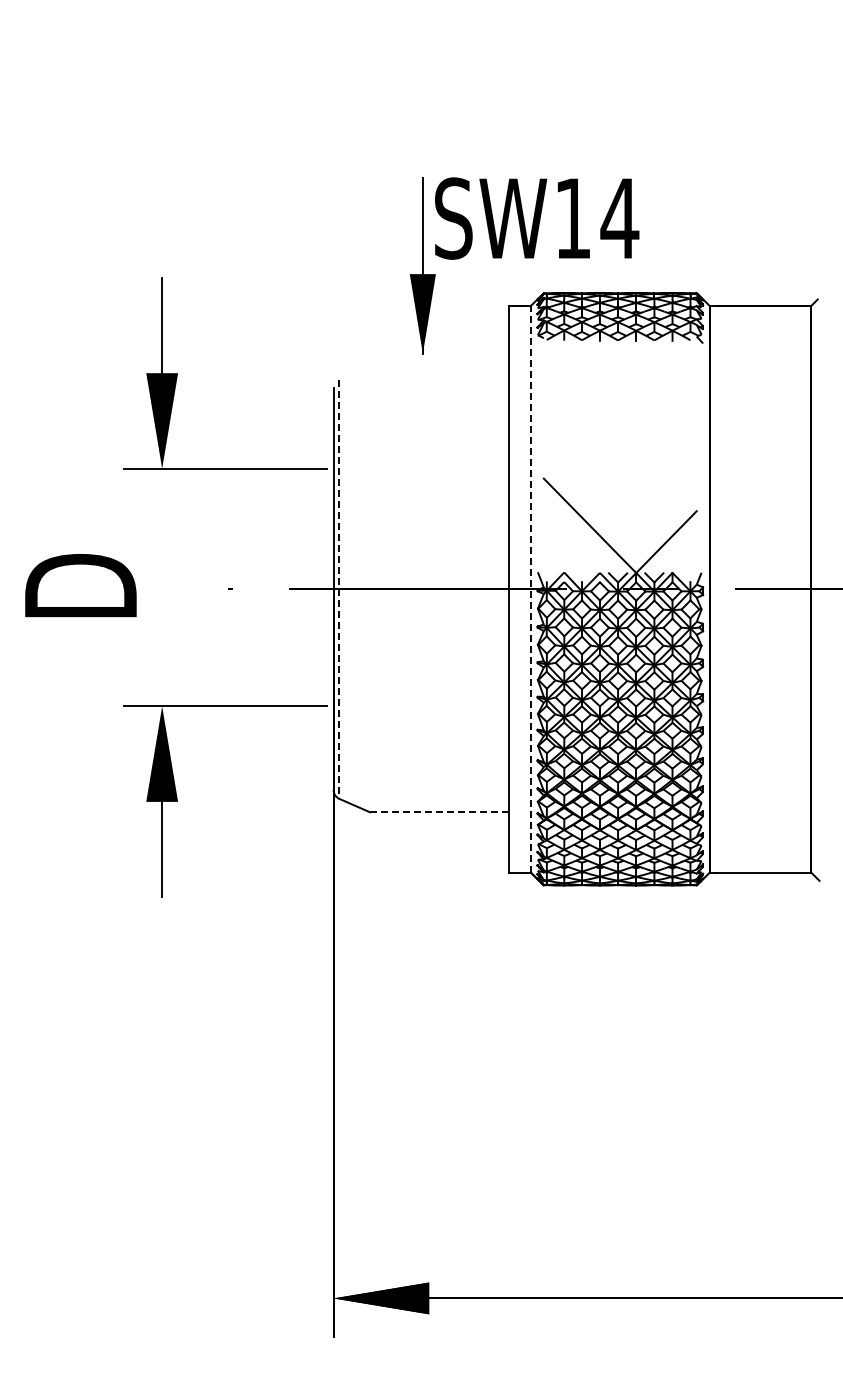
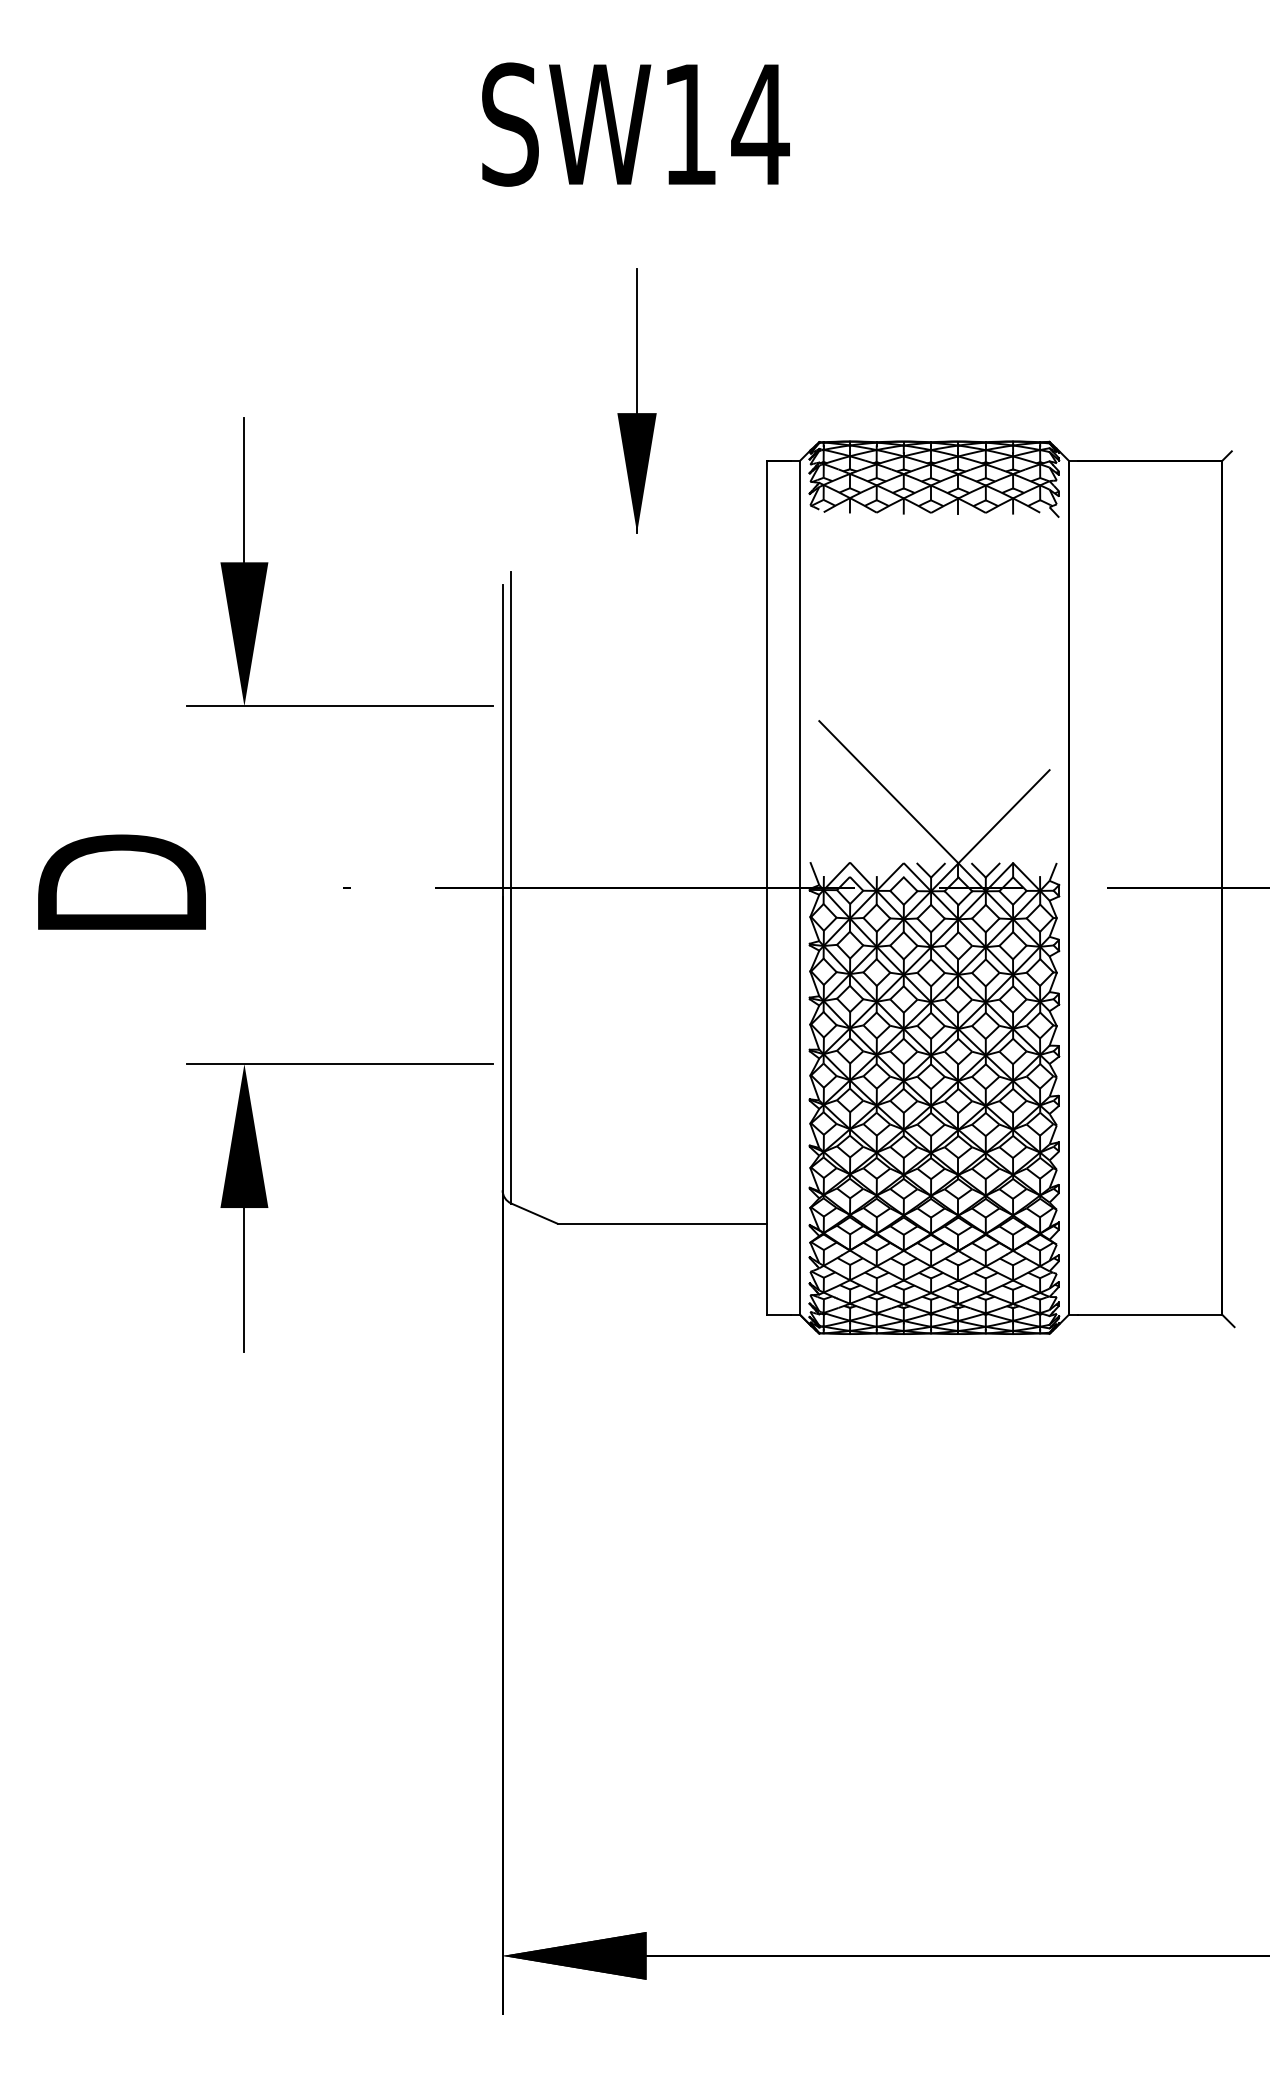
text: (537, 218) -> (636, 124), moved
line: (339, 589) -> (511, 888), dashed -> solid
line: (531, 589) -> (800, 888), dashed -> solid
line: (438, 812) -> (660, 1224), dashed -> solid

